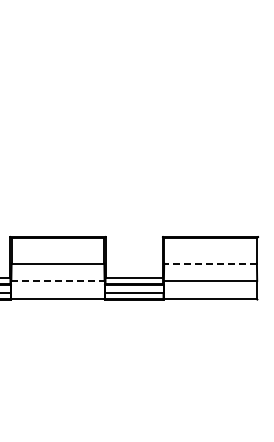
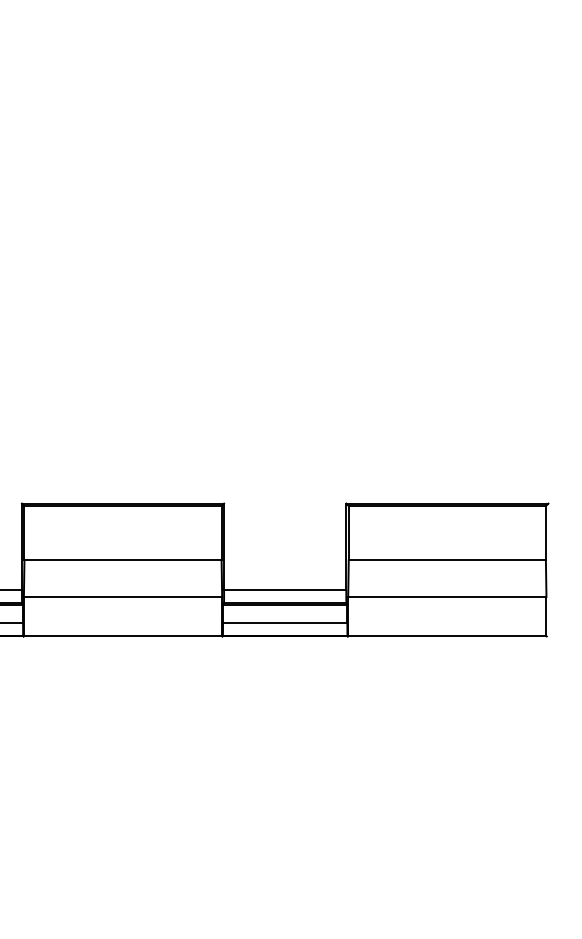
line: (210, 263) -> (447, 559), dashed -> solid
line: (57, 280) -> (122, 595), dashed -> solid

